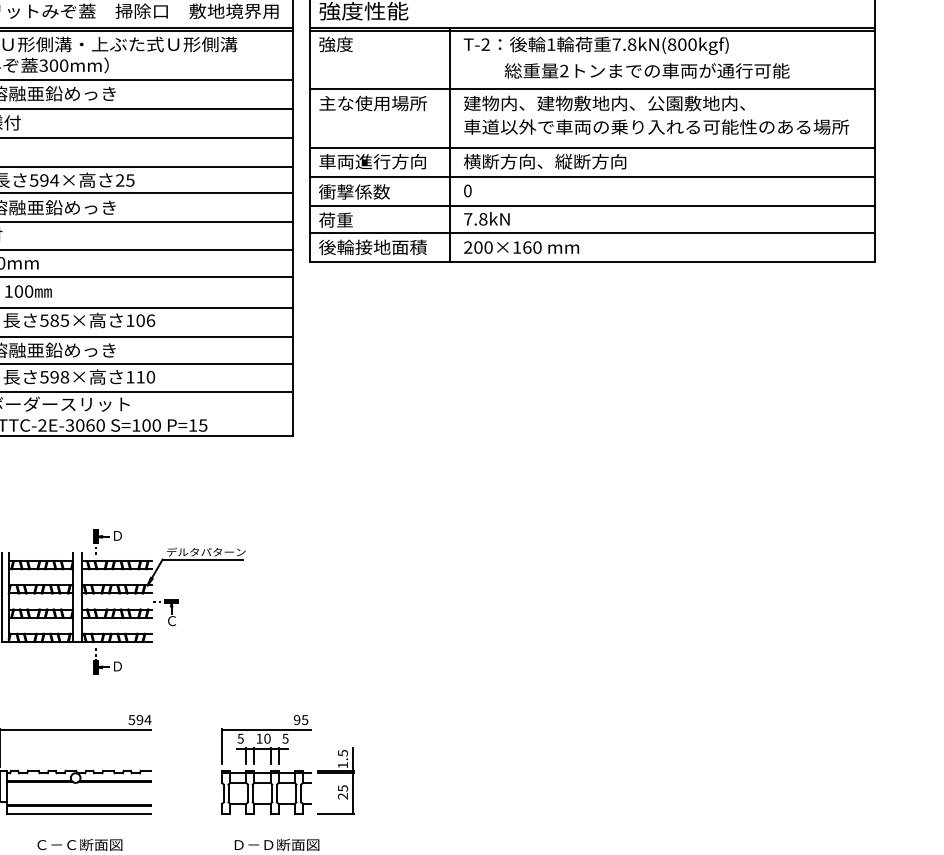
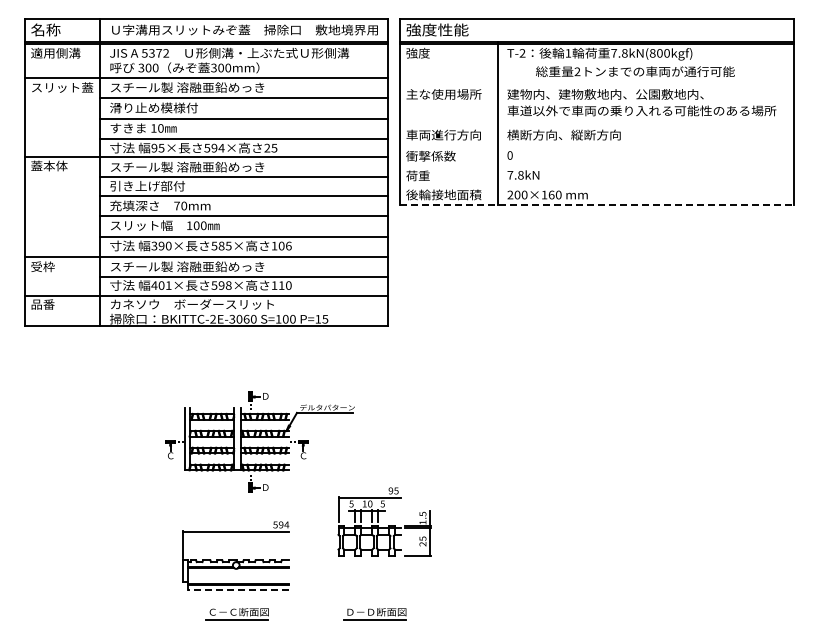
line: (591, 89) -> (596, 84), removed
line: (591, 147) -> (596, 125), removed
line: (591, 176) -> (596, 145), removed
line: (591, 205) -> (596, 165), removed
line: (591, 233) -> (596, 185), removed
line: (592, 262) -> (597, 205), solid -> dashed
part: (287, 763) -> (384, 521), moved
line: (78, 813) -> (238, 590), solid -> dashed

